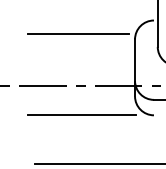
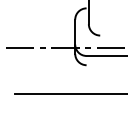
line: (77, 34) -> (40, 16), removed
line: (80, 115) -> (42, 65), removed

